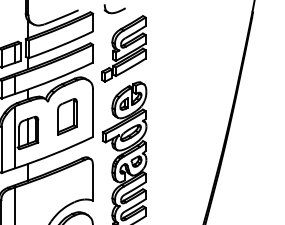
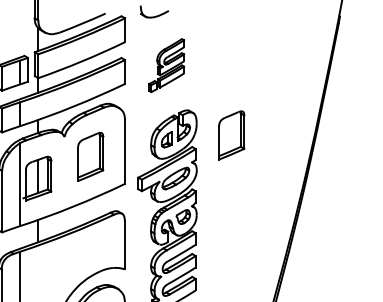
part: (123, 48) -> (165, 65), size x0.6
part: (172, 100) -> (231, 134), added

